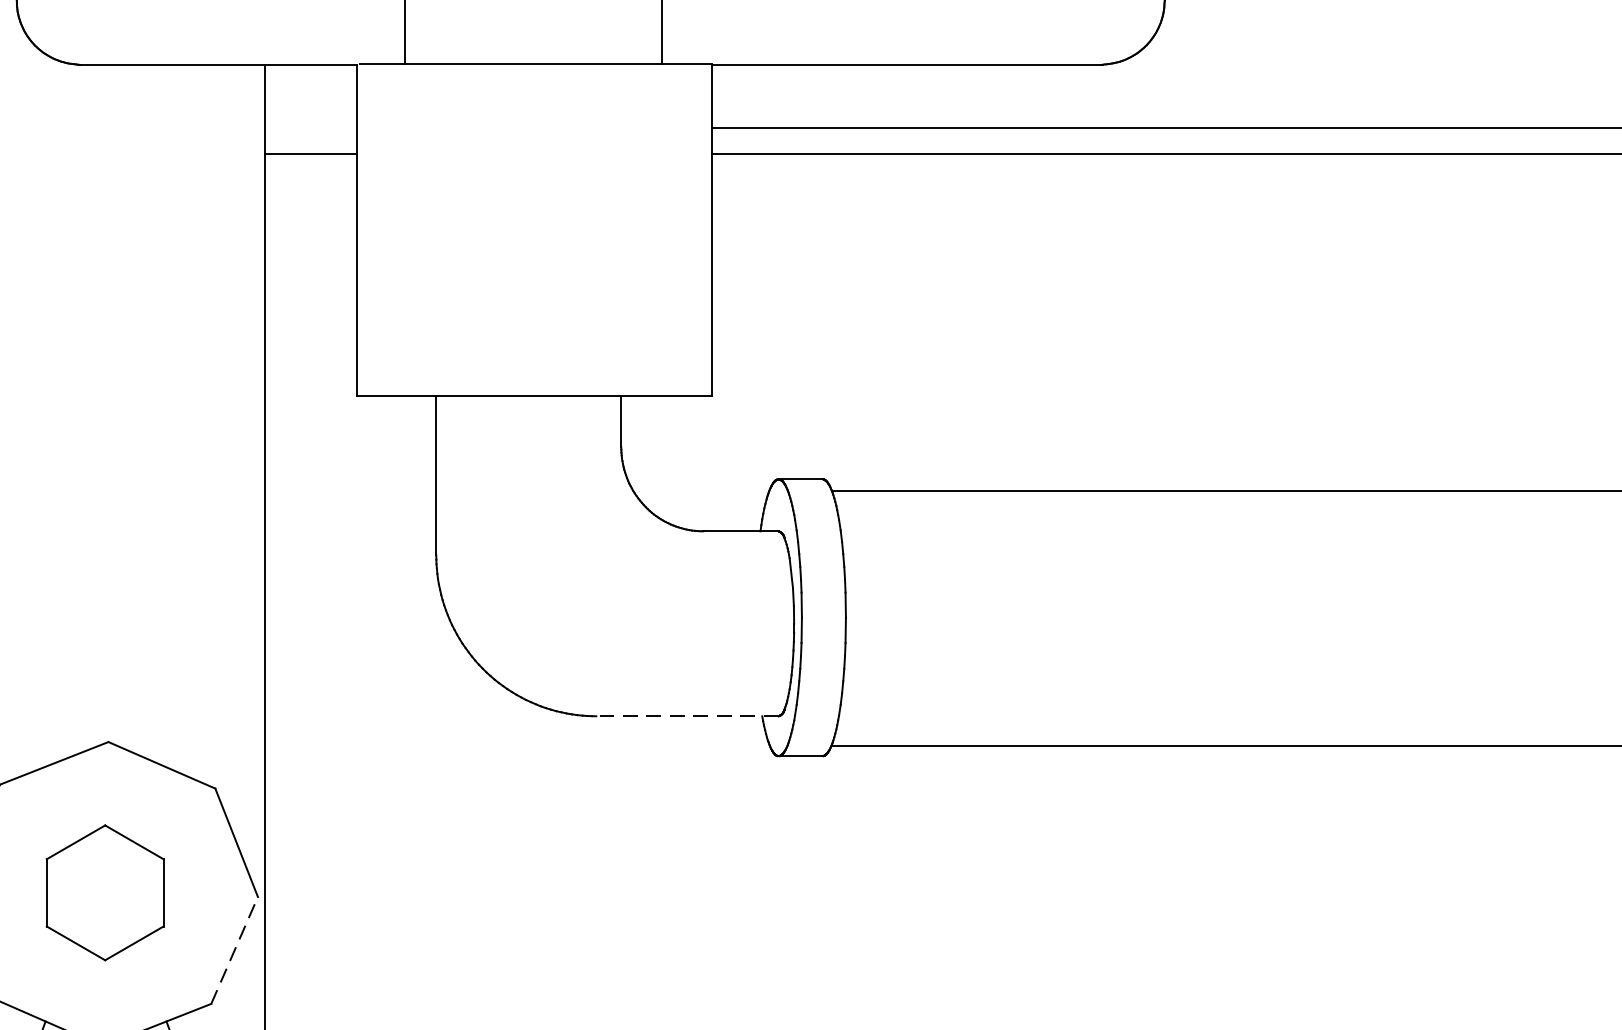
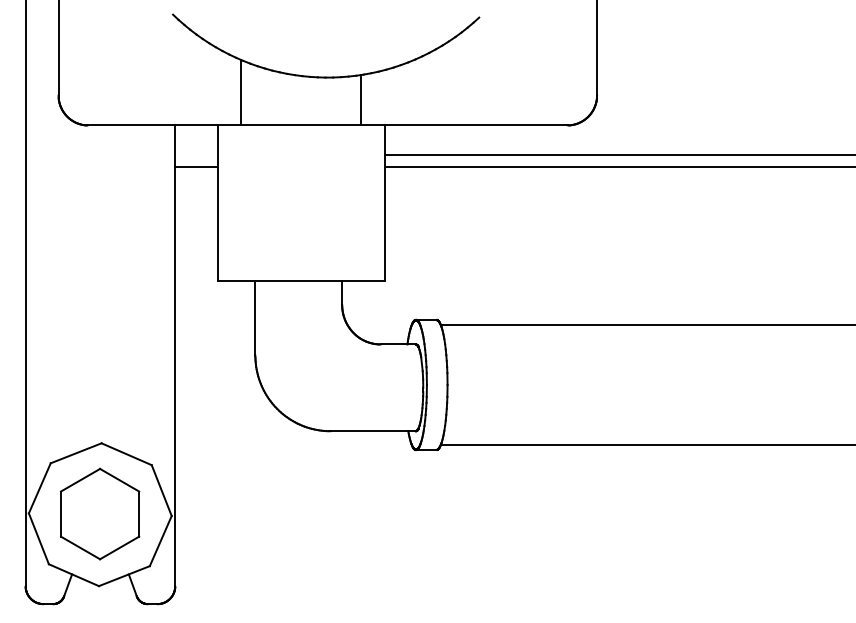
line: (688, 716) -> (373, 431), dashed -> solid
part: (103, 891) -> (99, 513), size x1.43
line: (234, 949) -> (160, 540), dashed -> solid

